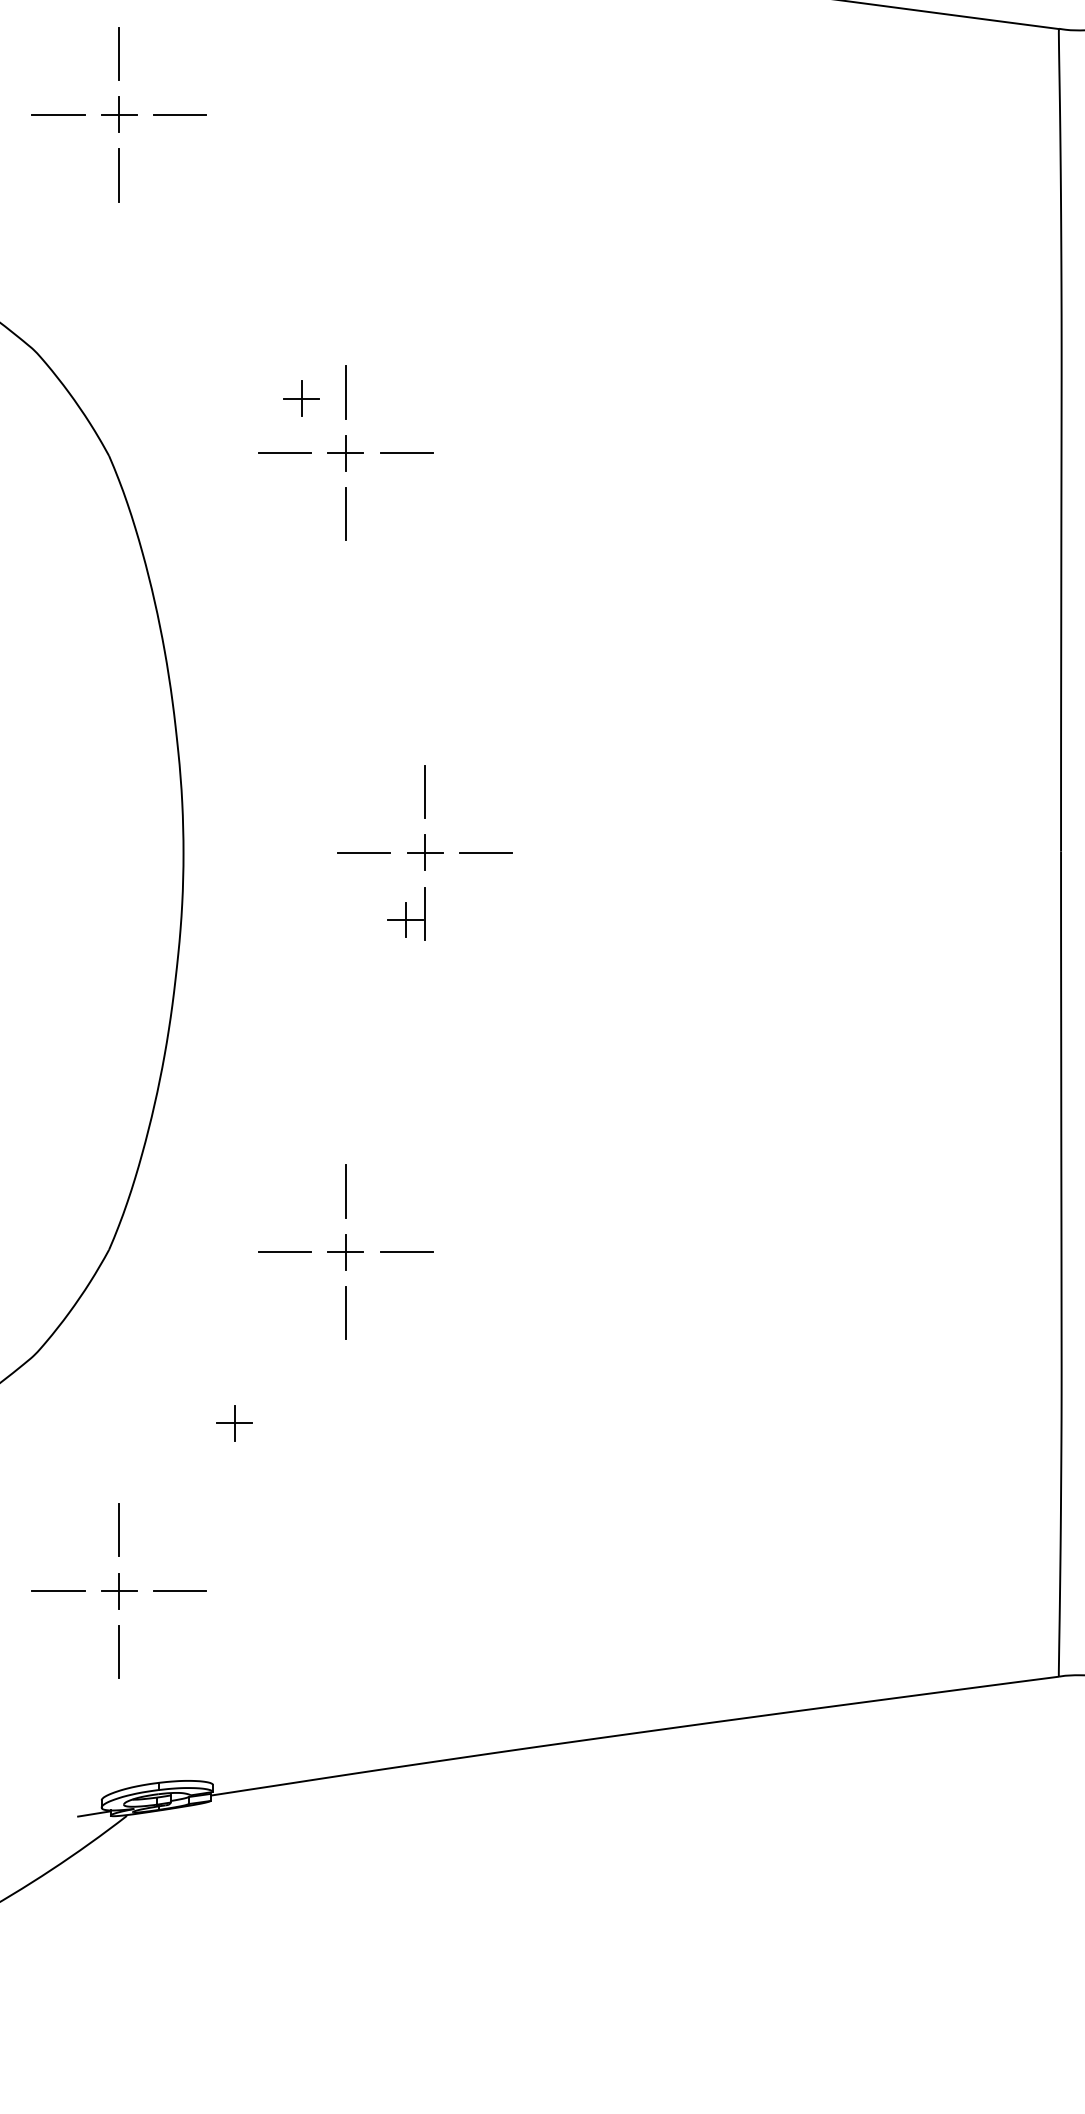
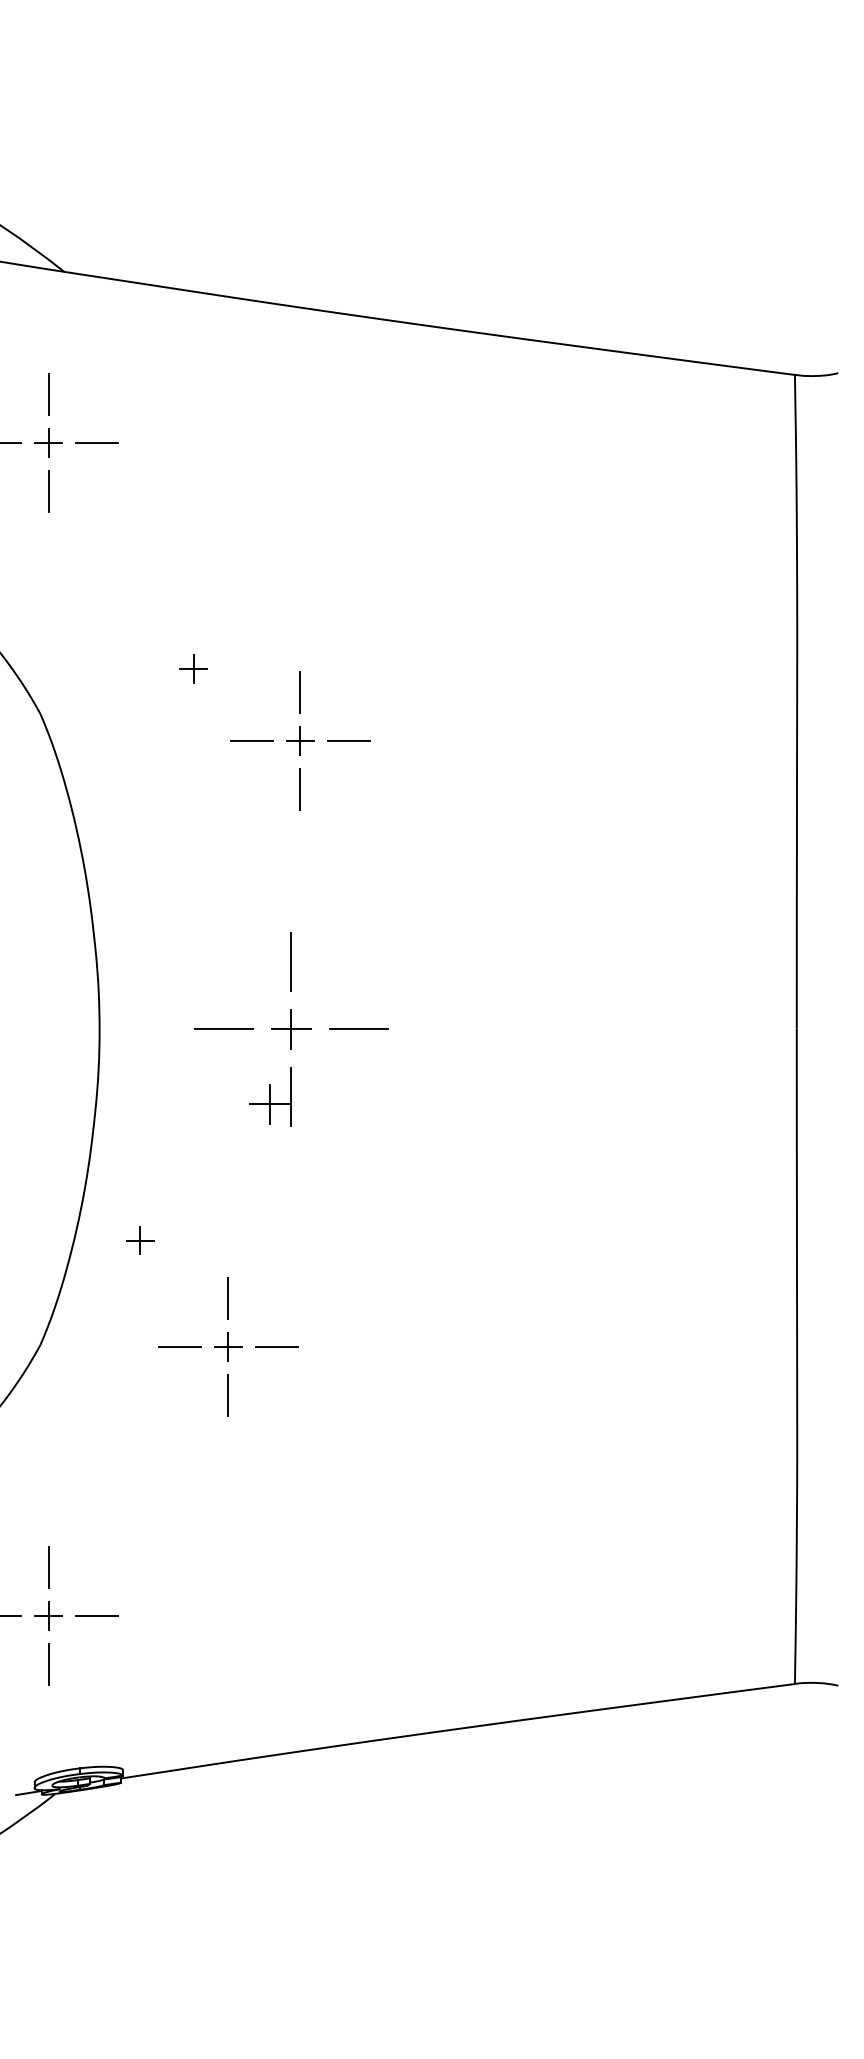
part: (345, 452) -> (300, 740), moved
part: (425, 852) -> (291, 1029), size x1.4
part: (234, 1423) -> (140, 1240), moved

